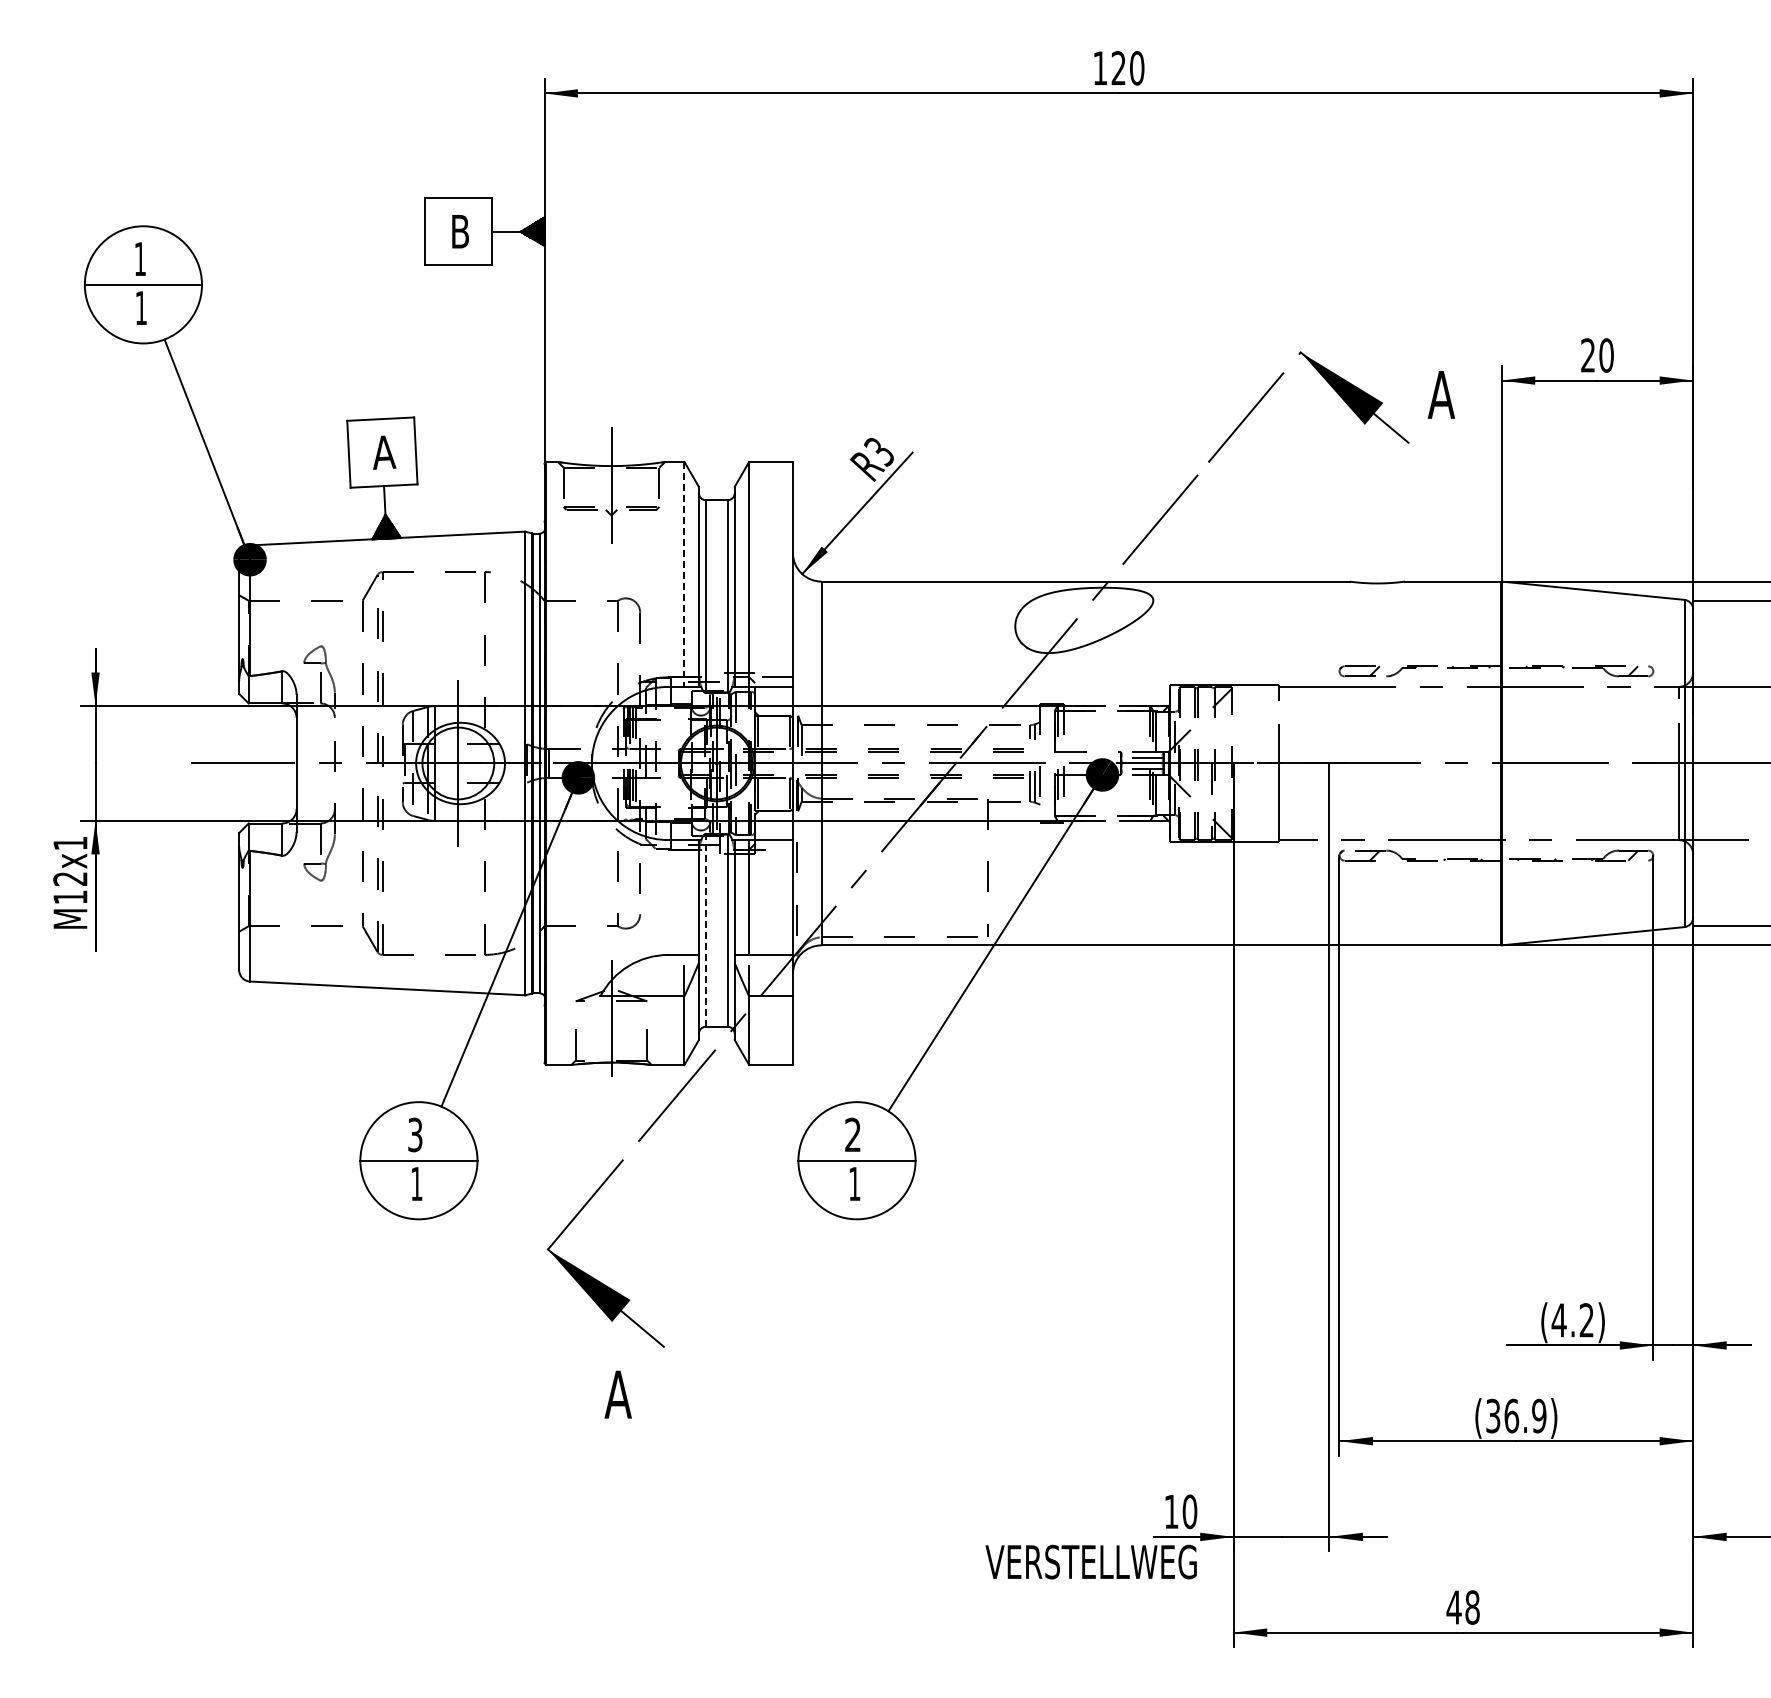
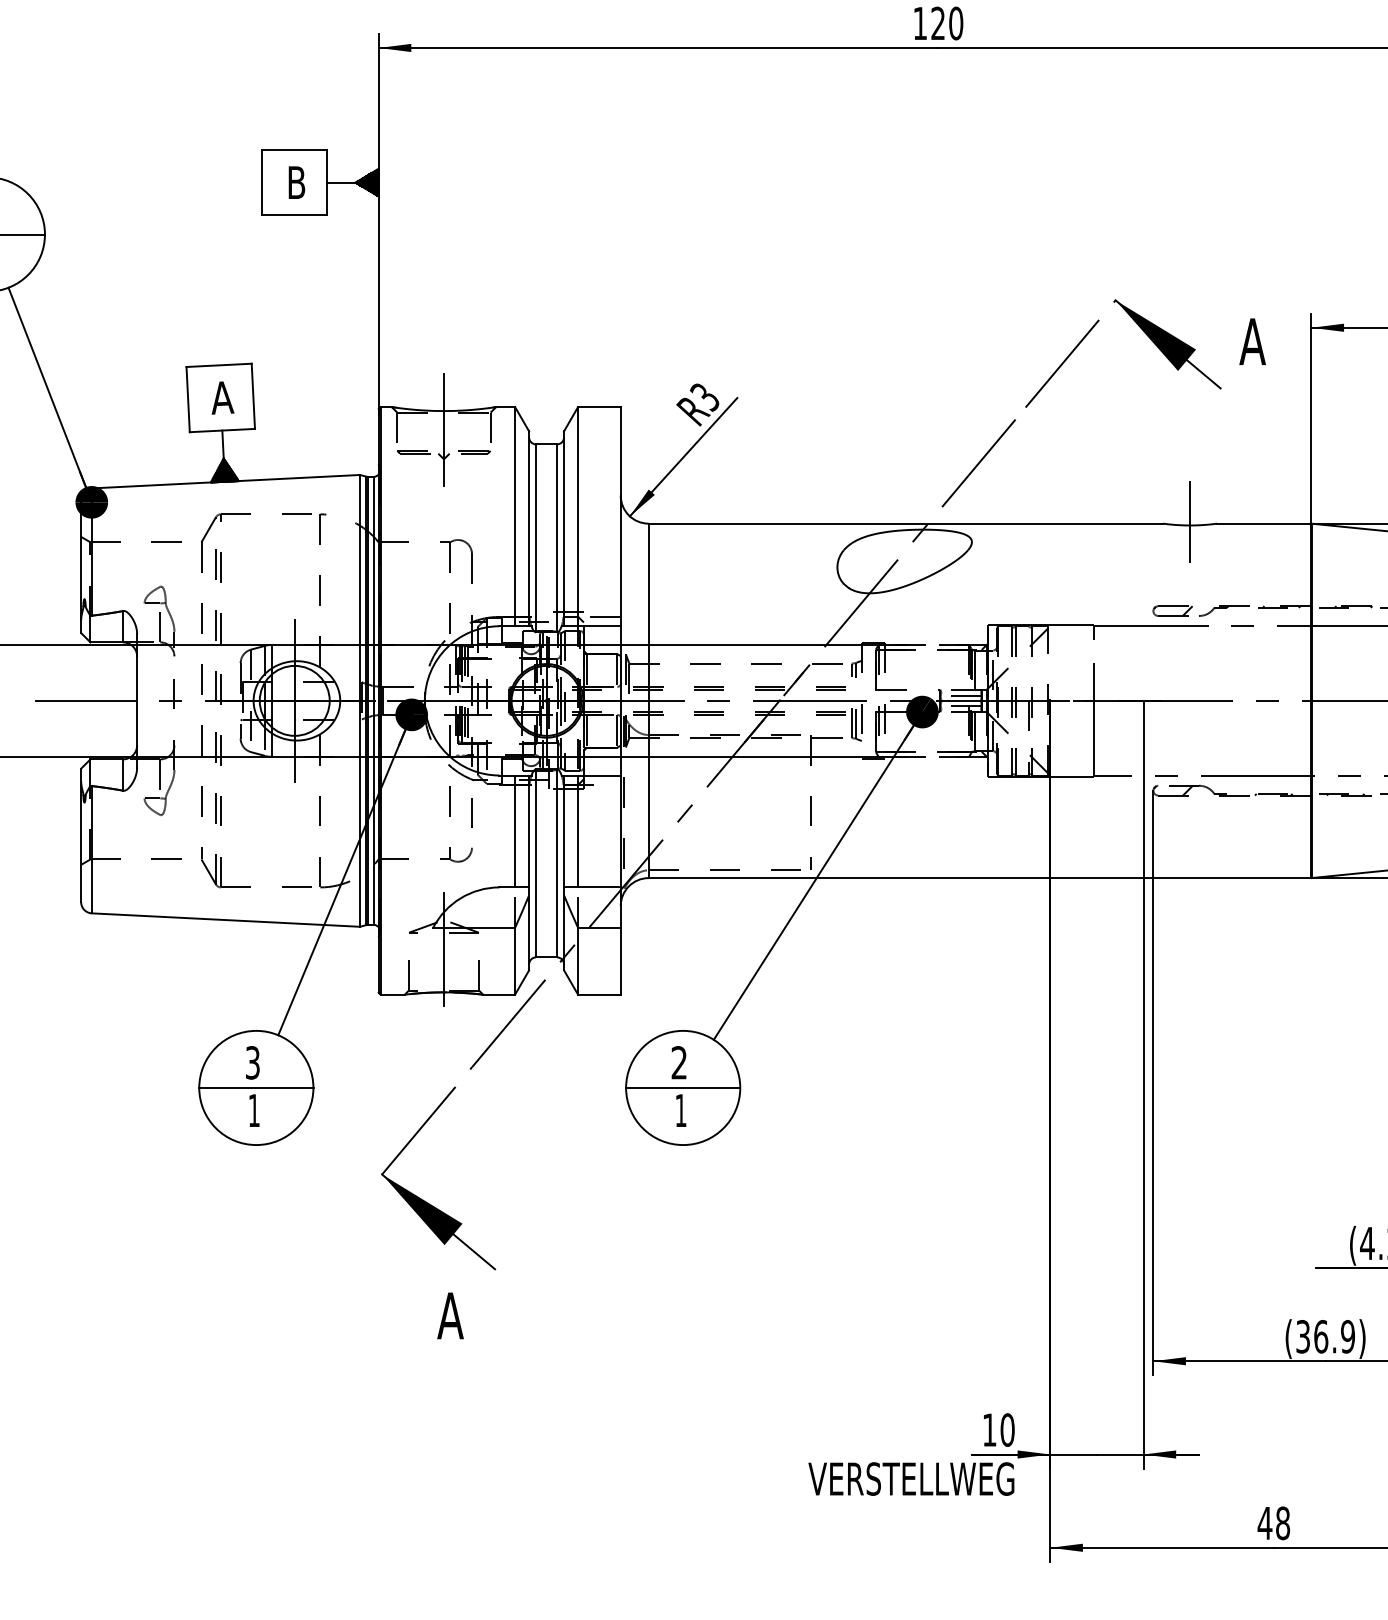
line: (684, 574) -> (515, 516), dashed -> solid
line: (1377, 579) -> (1190, 521), added
line: (684, 897) -> (515, 831), added
line: (706, 929) -> (536, 862), dashed -> solid

